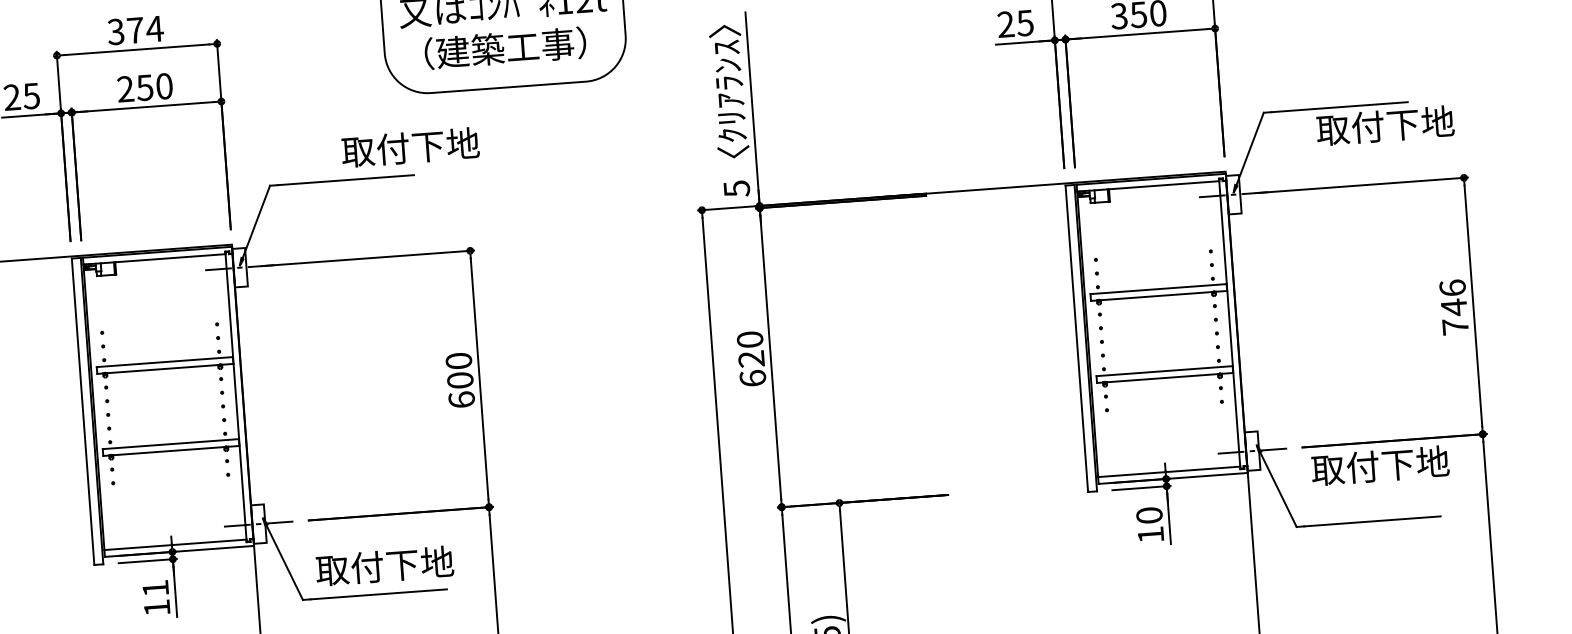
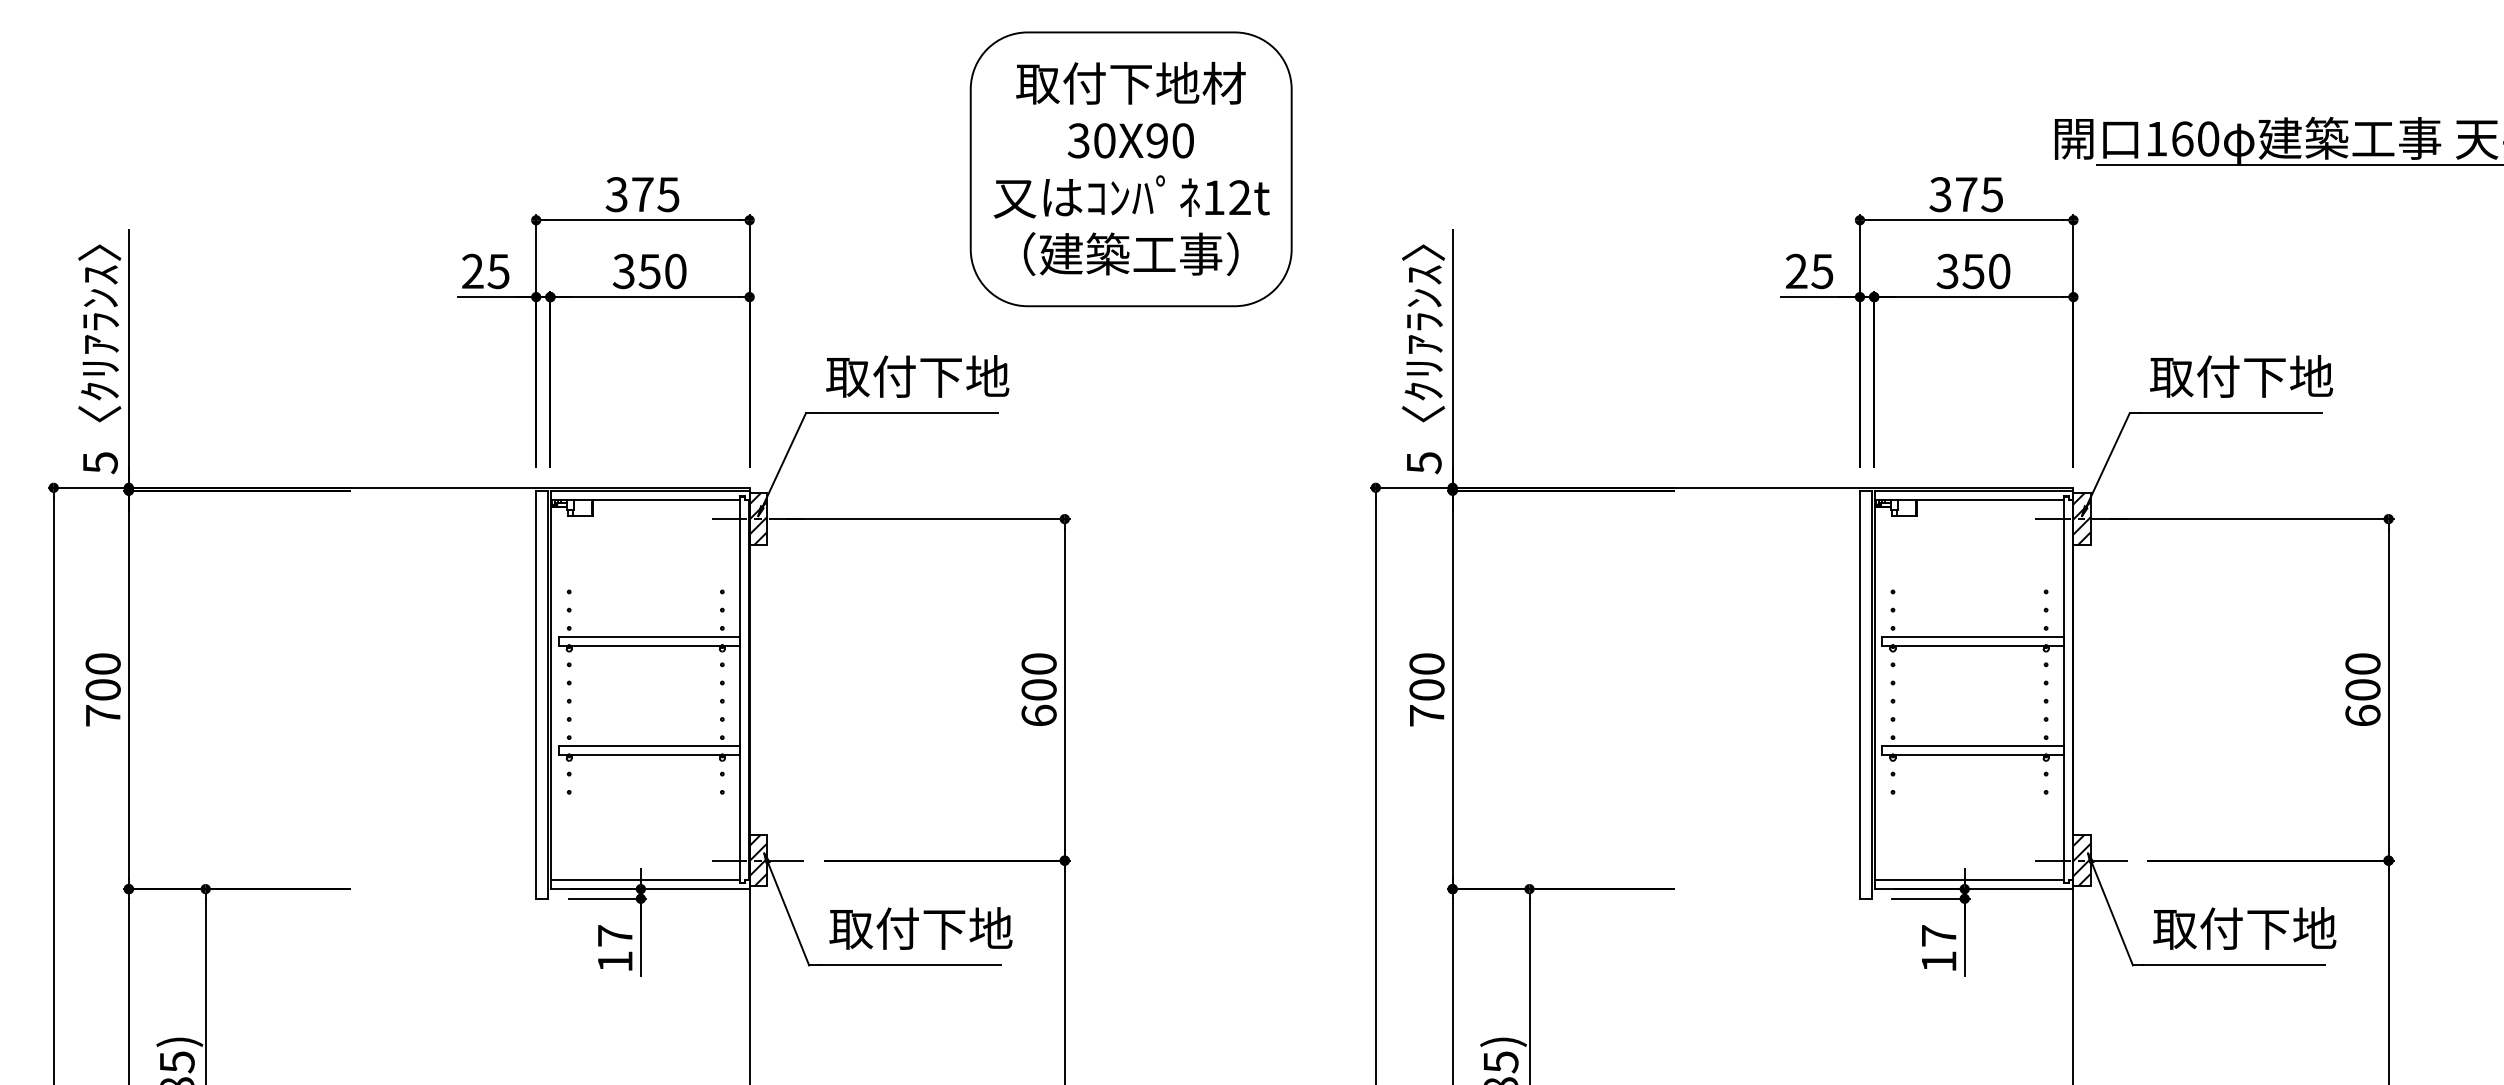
text: (154, 28) -> (668, 194), 374 -> 375
text: (125, 89) -> (623, 271), 250 -> 350
text: (1385, 125) -> (2241, 376), moved
text: (410, 147) -> (917, 376), moved
hatch: (1233, 194) -> (2081, 518), added
hatch: (239, 267) -> (757, 518), added
text: (1453, 307) -> (2362, 689), 746 -> 600
text: (751, 368) -> (1426, 702), 620 -> 700
hatch: (1252, 451) -> (2081, 860), added
text: (1380, 465) -> (2244, 928), moved
text: (1149, 515) -> (1938, 935), 10 -> 17
hatch: (258, 524) -> (757, 860), added
text: (155, 588) -> (615, 935), 11 -> 17

